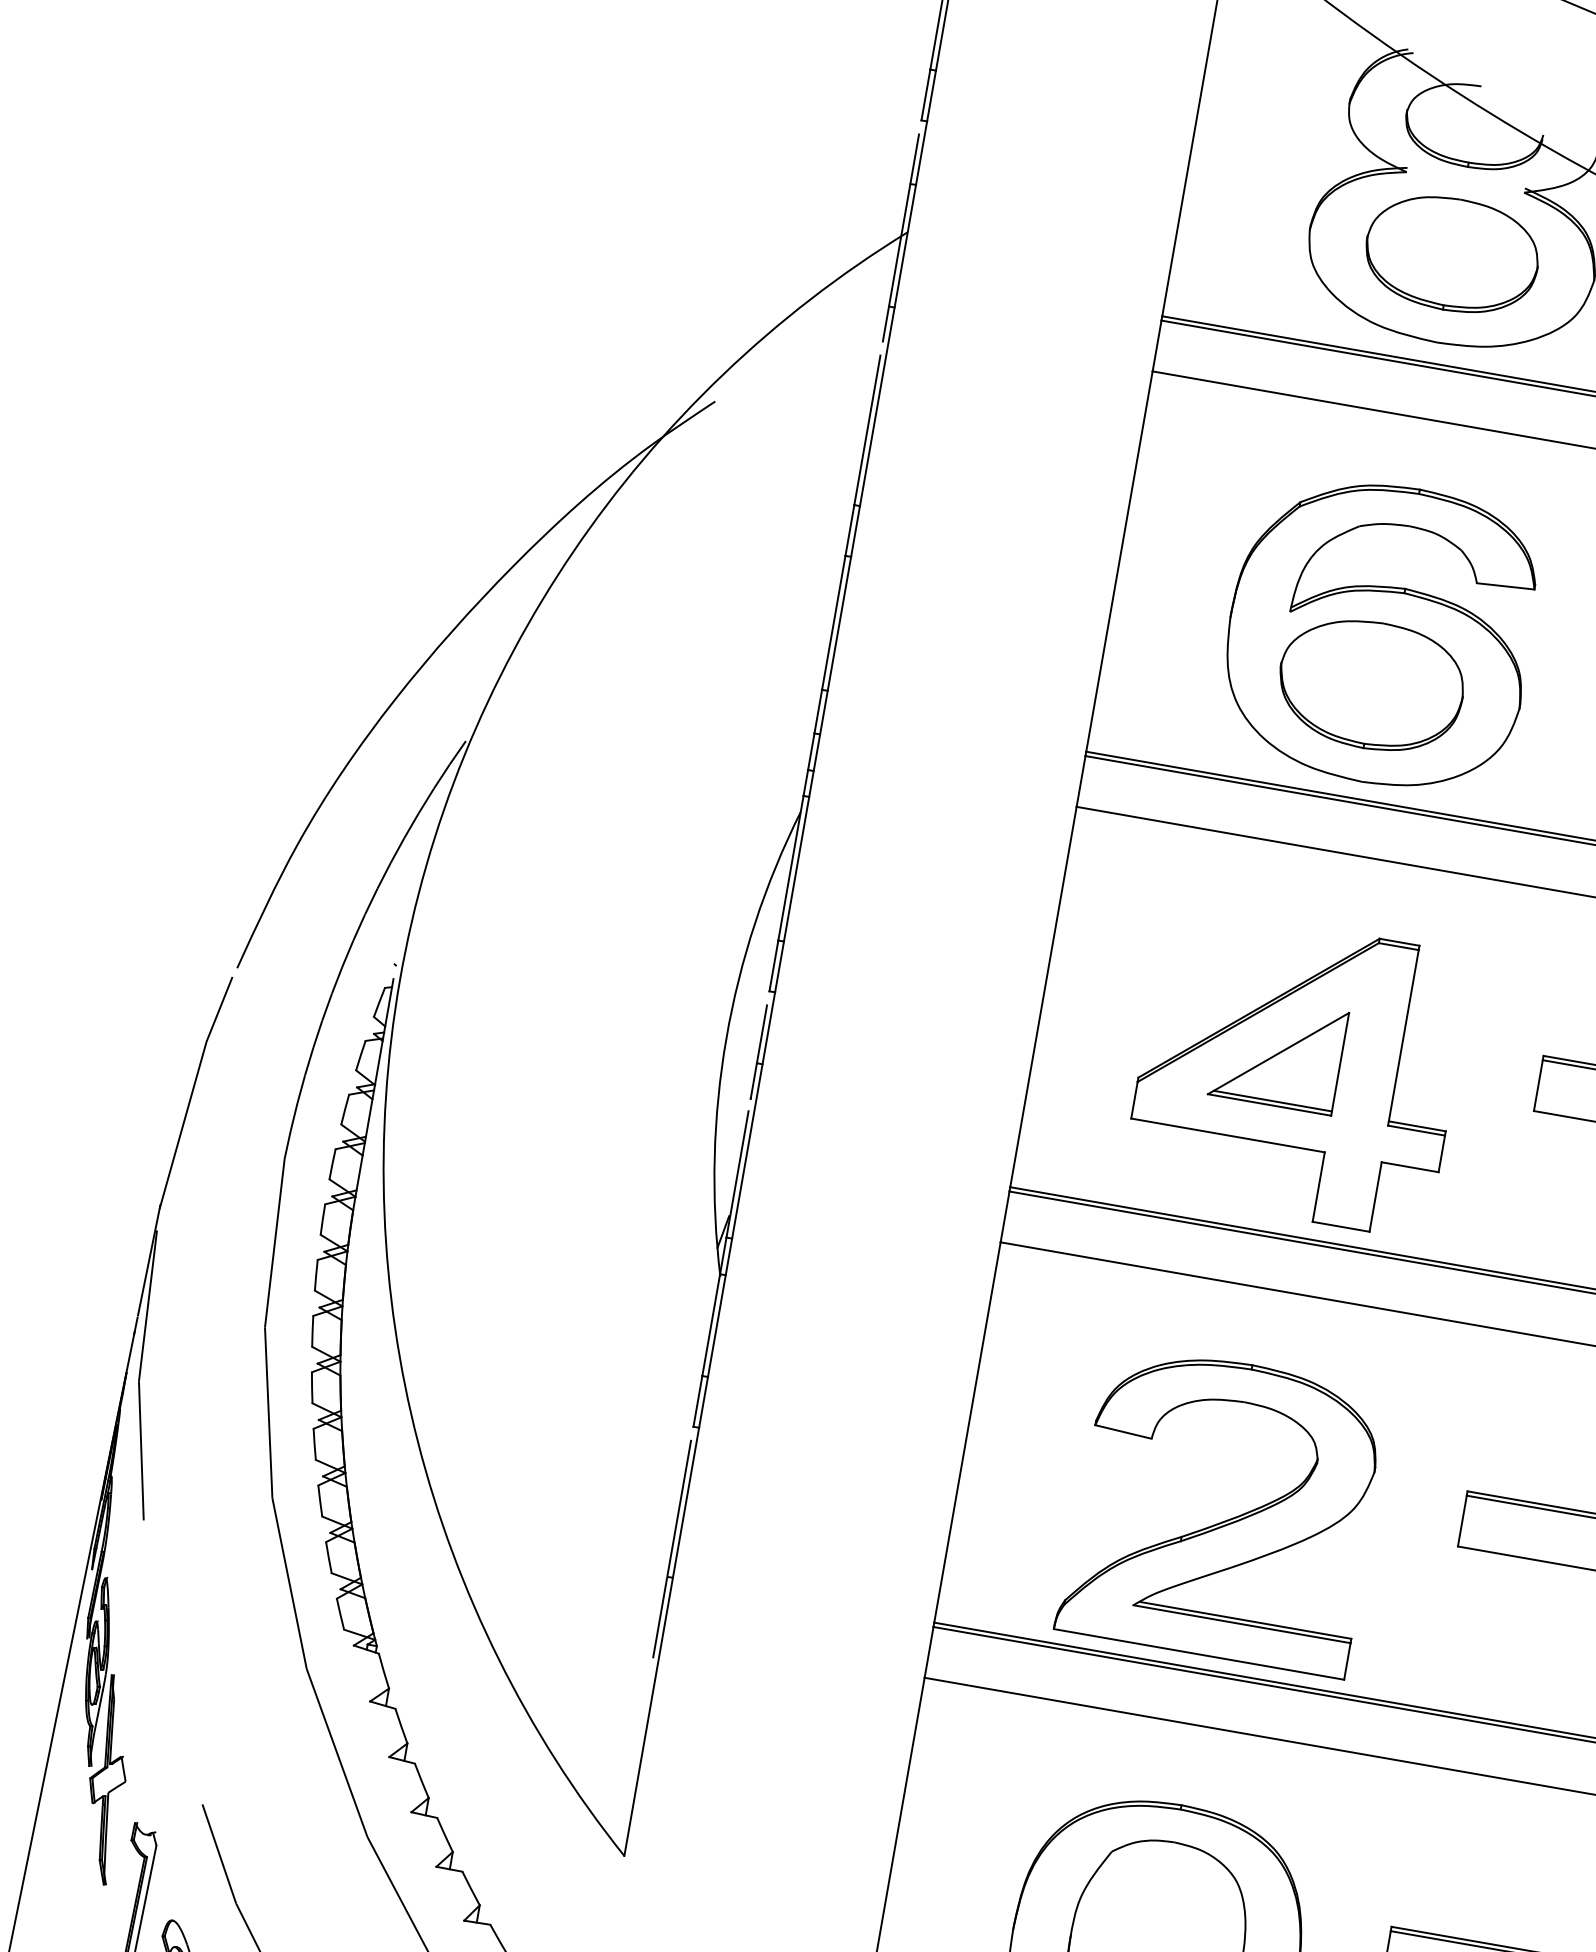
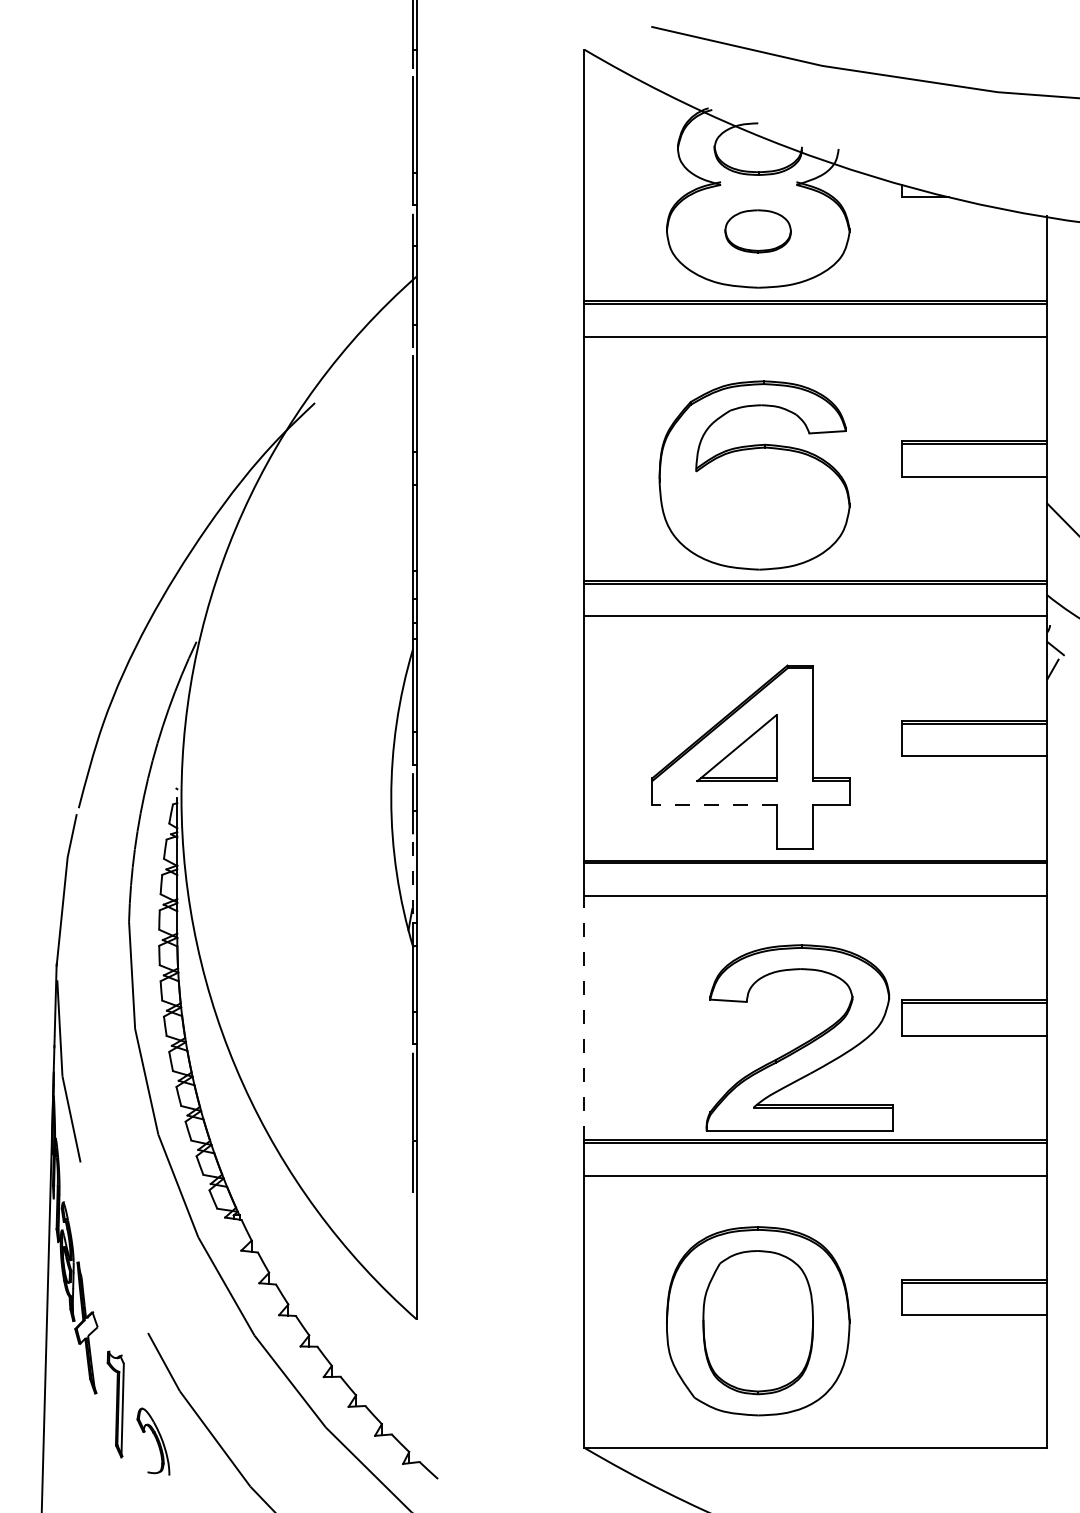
part: (1450, 254) -> (757, 231), size x0.6
part: (1370, 685) -> (754, 508), removed
line: (1226, 1134) -> (713, 804), solid -> dashed
line: (736, 1174) -> (412, 882), solid -> dashed
line: (967, 1431) -> (584, 1017), solid -> dashed
part: (1227, 1518) -> (802, 1043), moved

